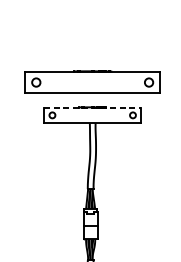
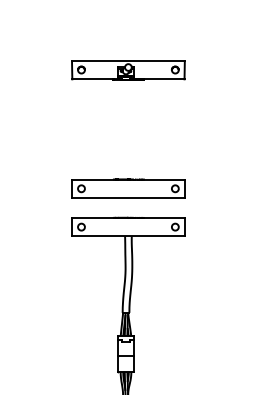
part: (92, 82) -> (128, 188), size x0.71
line: (92, 107) -> (128, 218), dashed -> solid

